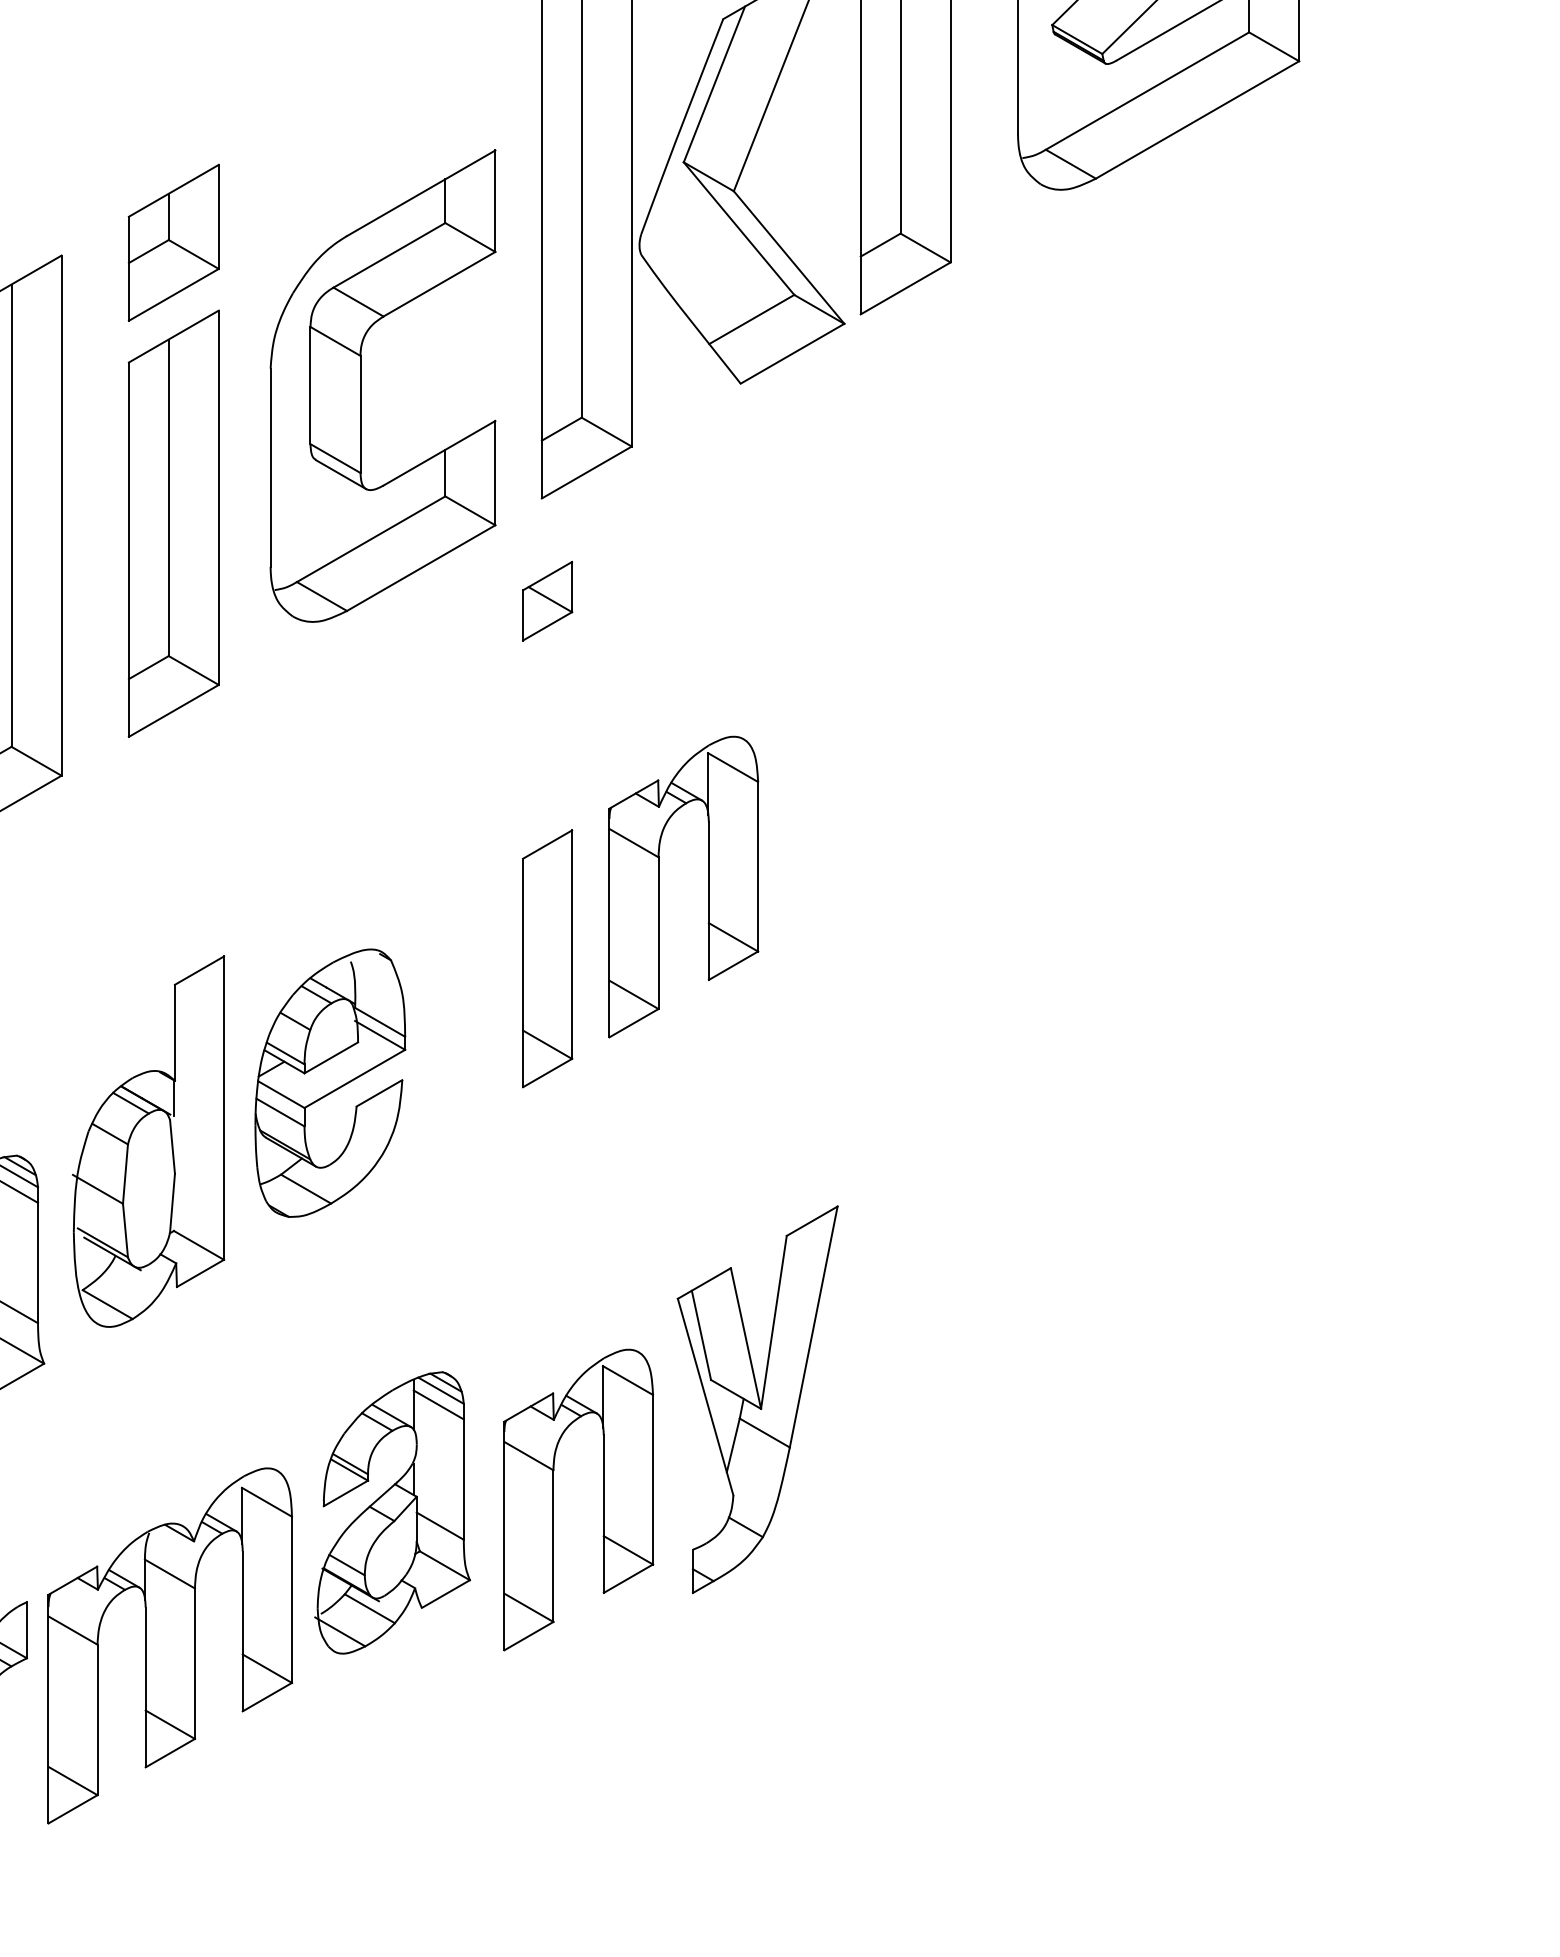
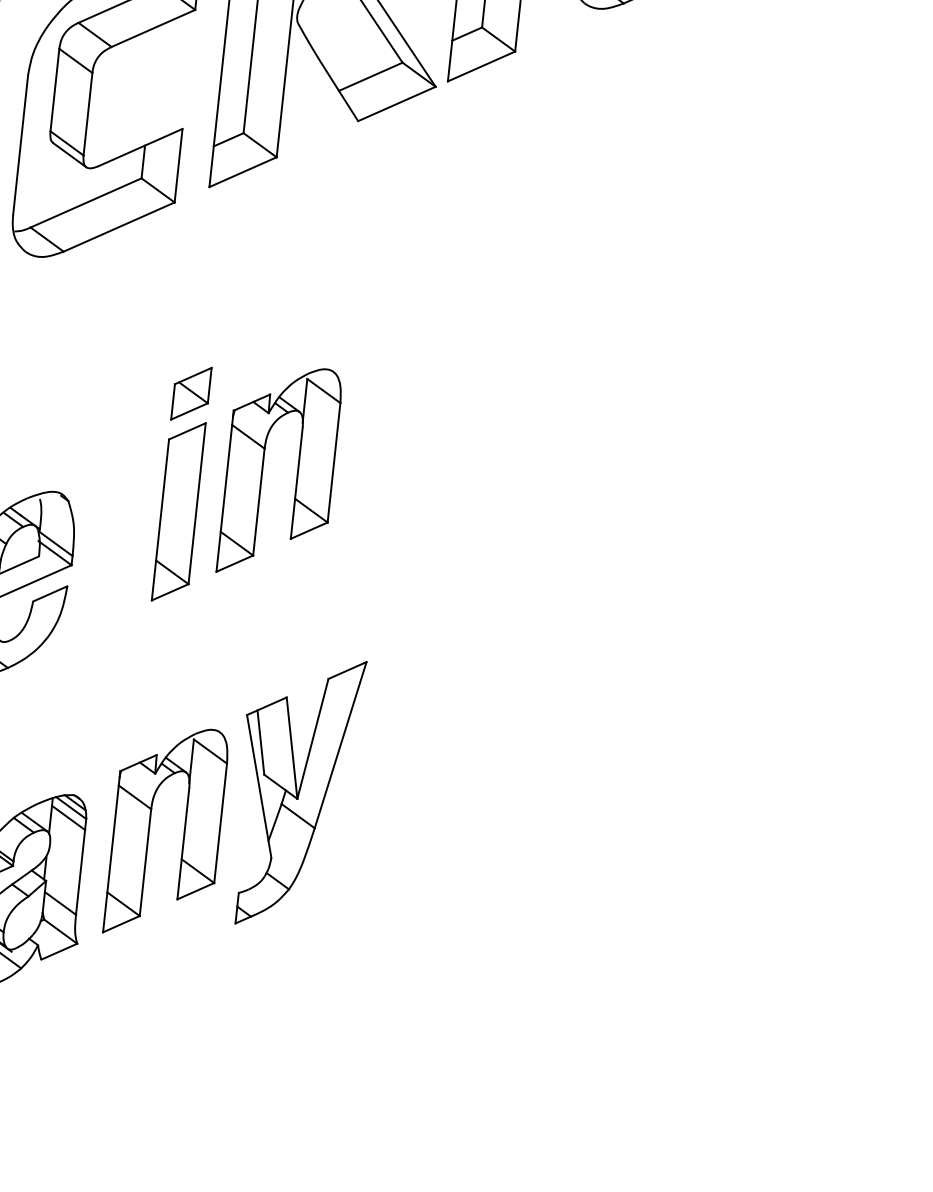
part: (547, 600) -> (191, 393), moved
part: (757, 1399) -> (295, 791), moved
part: (553, 1499) -> (149, 829), moved

